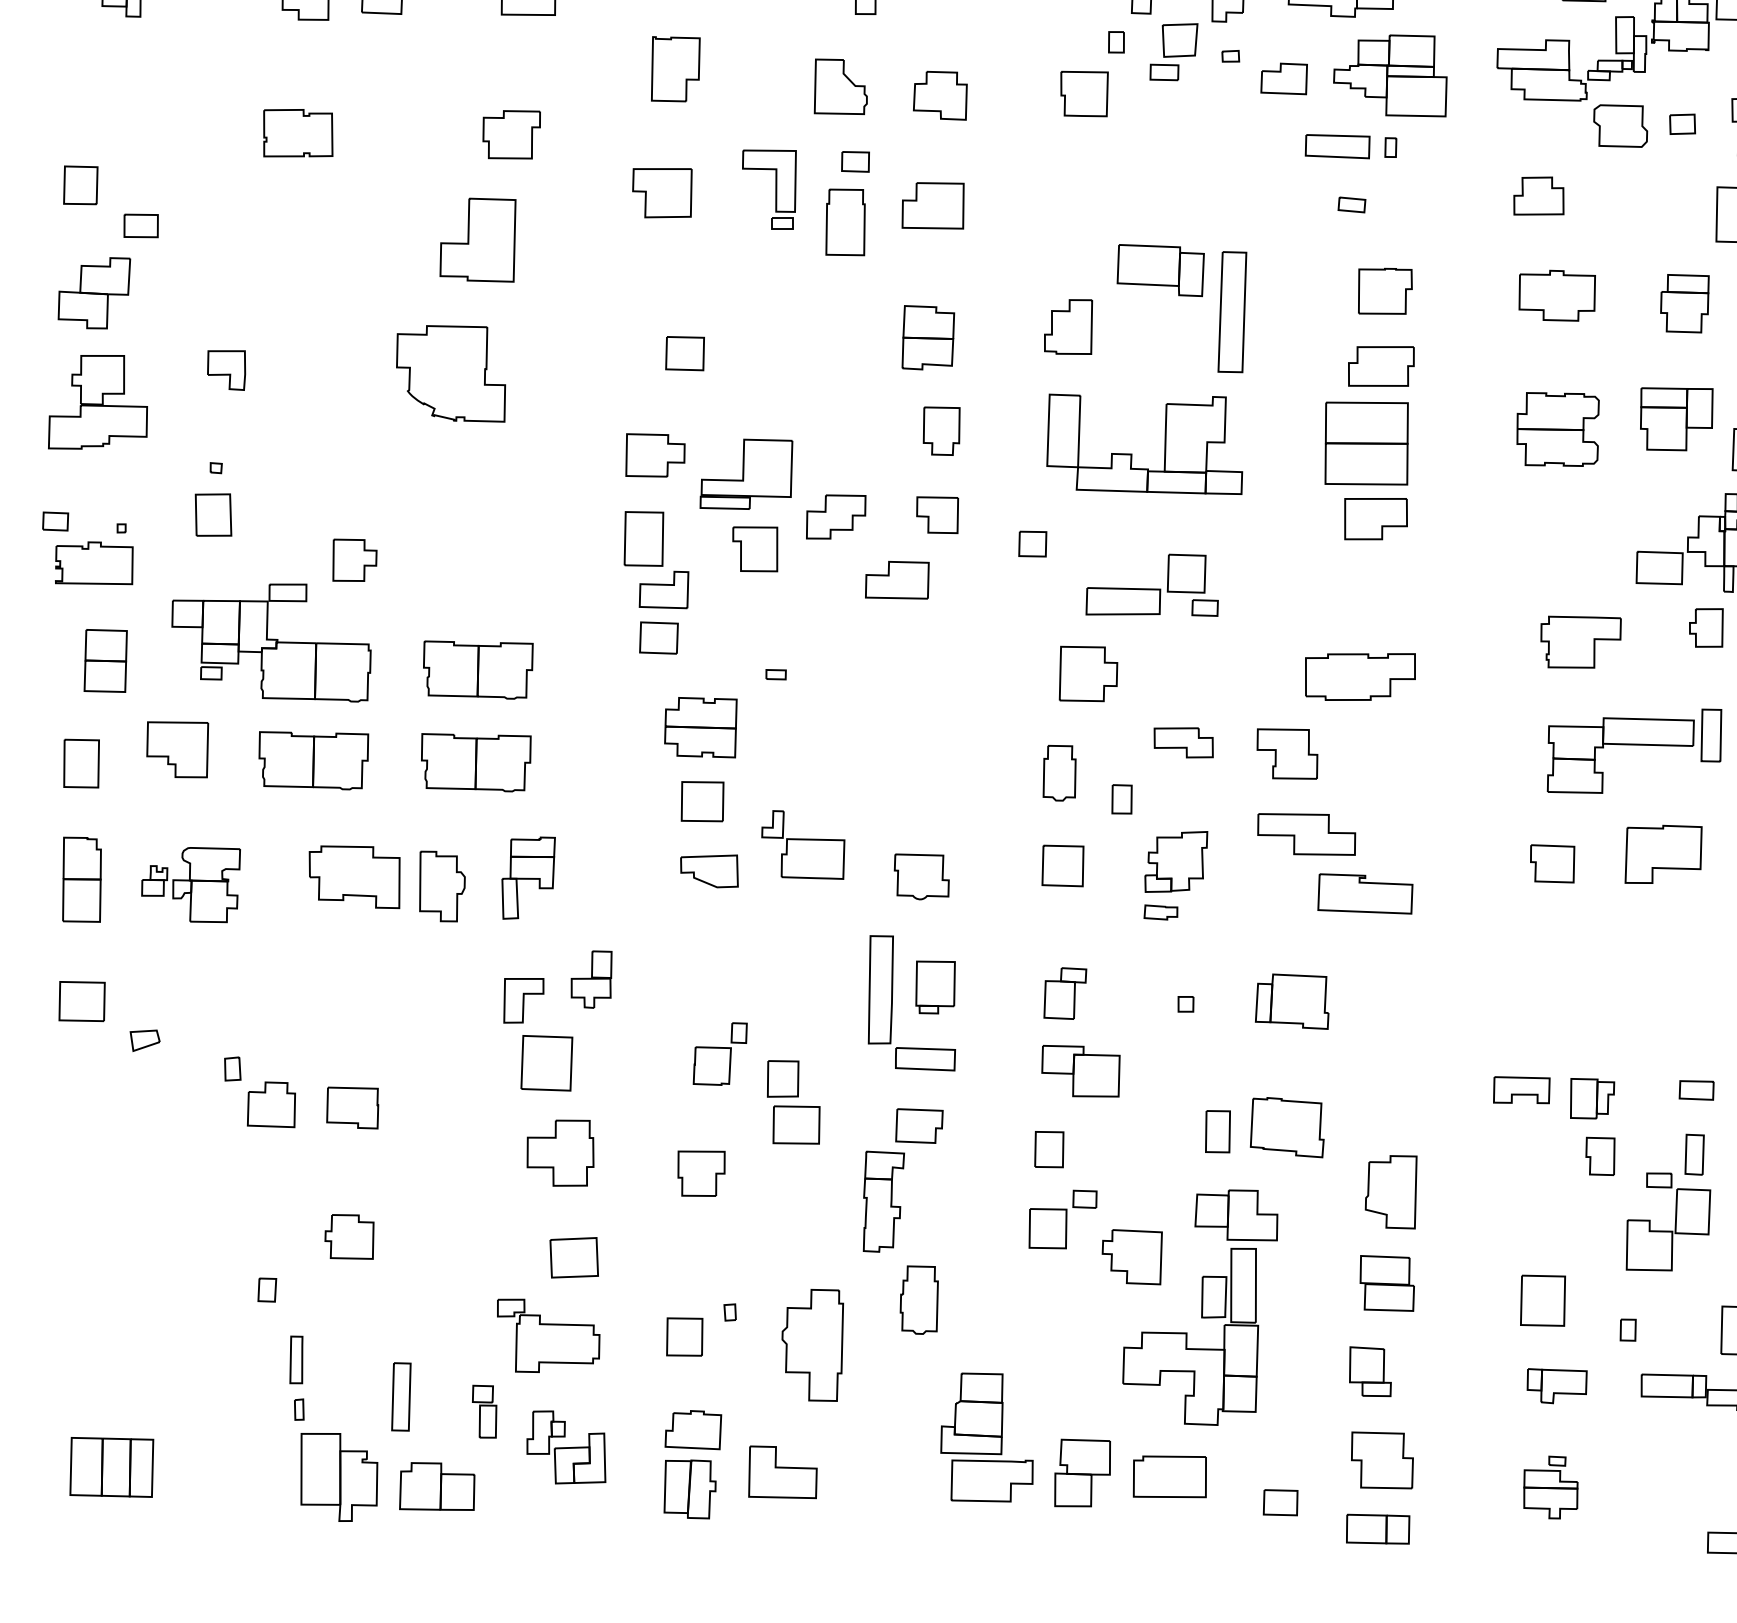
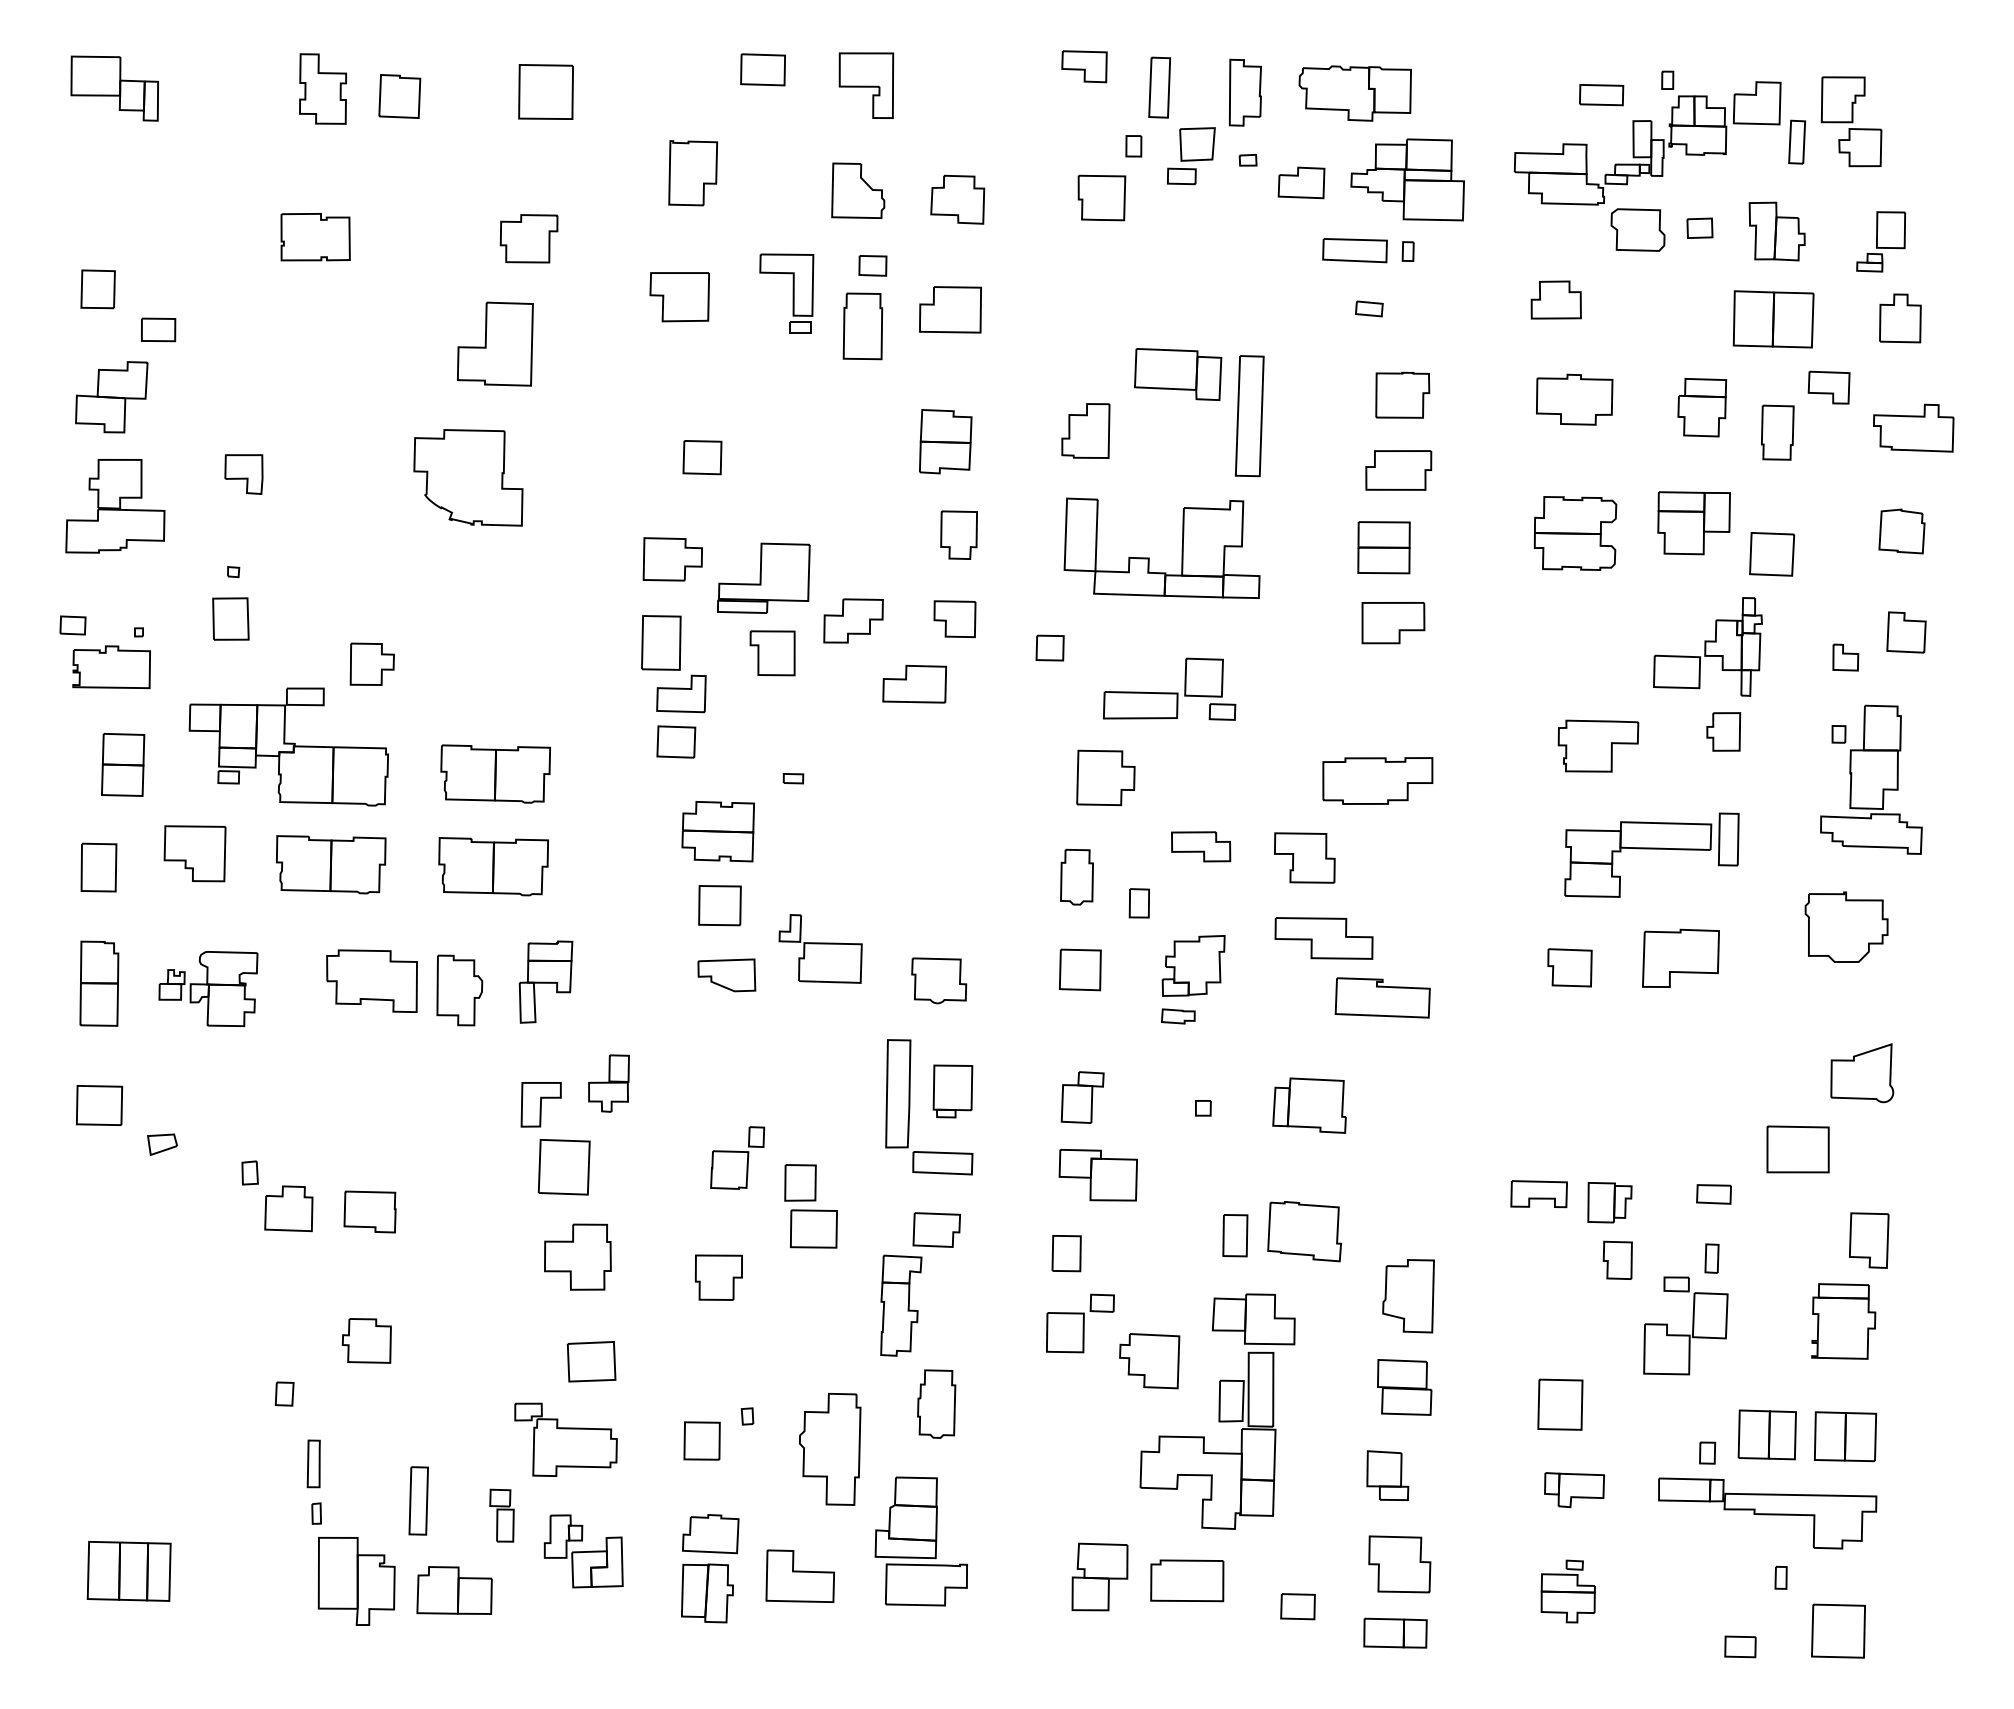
part: (1366, 443) -> (1383, 547), size x0.62
part: (1694, 1154) -> (1711, 1258), size x0.71
part: (1628, 1329) -> (1707, 1452), moved
part: (986, 1437) -> (920, 1541), moved

